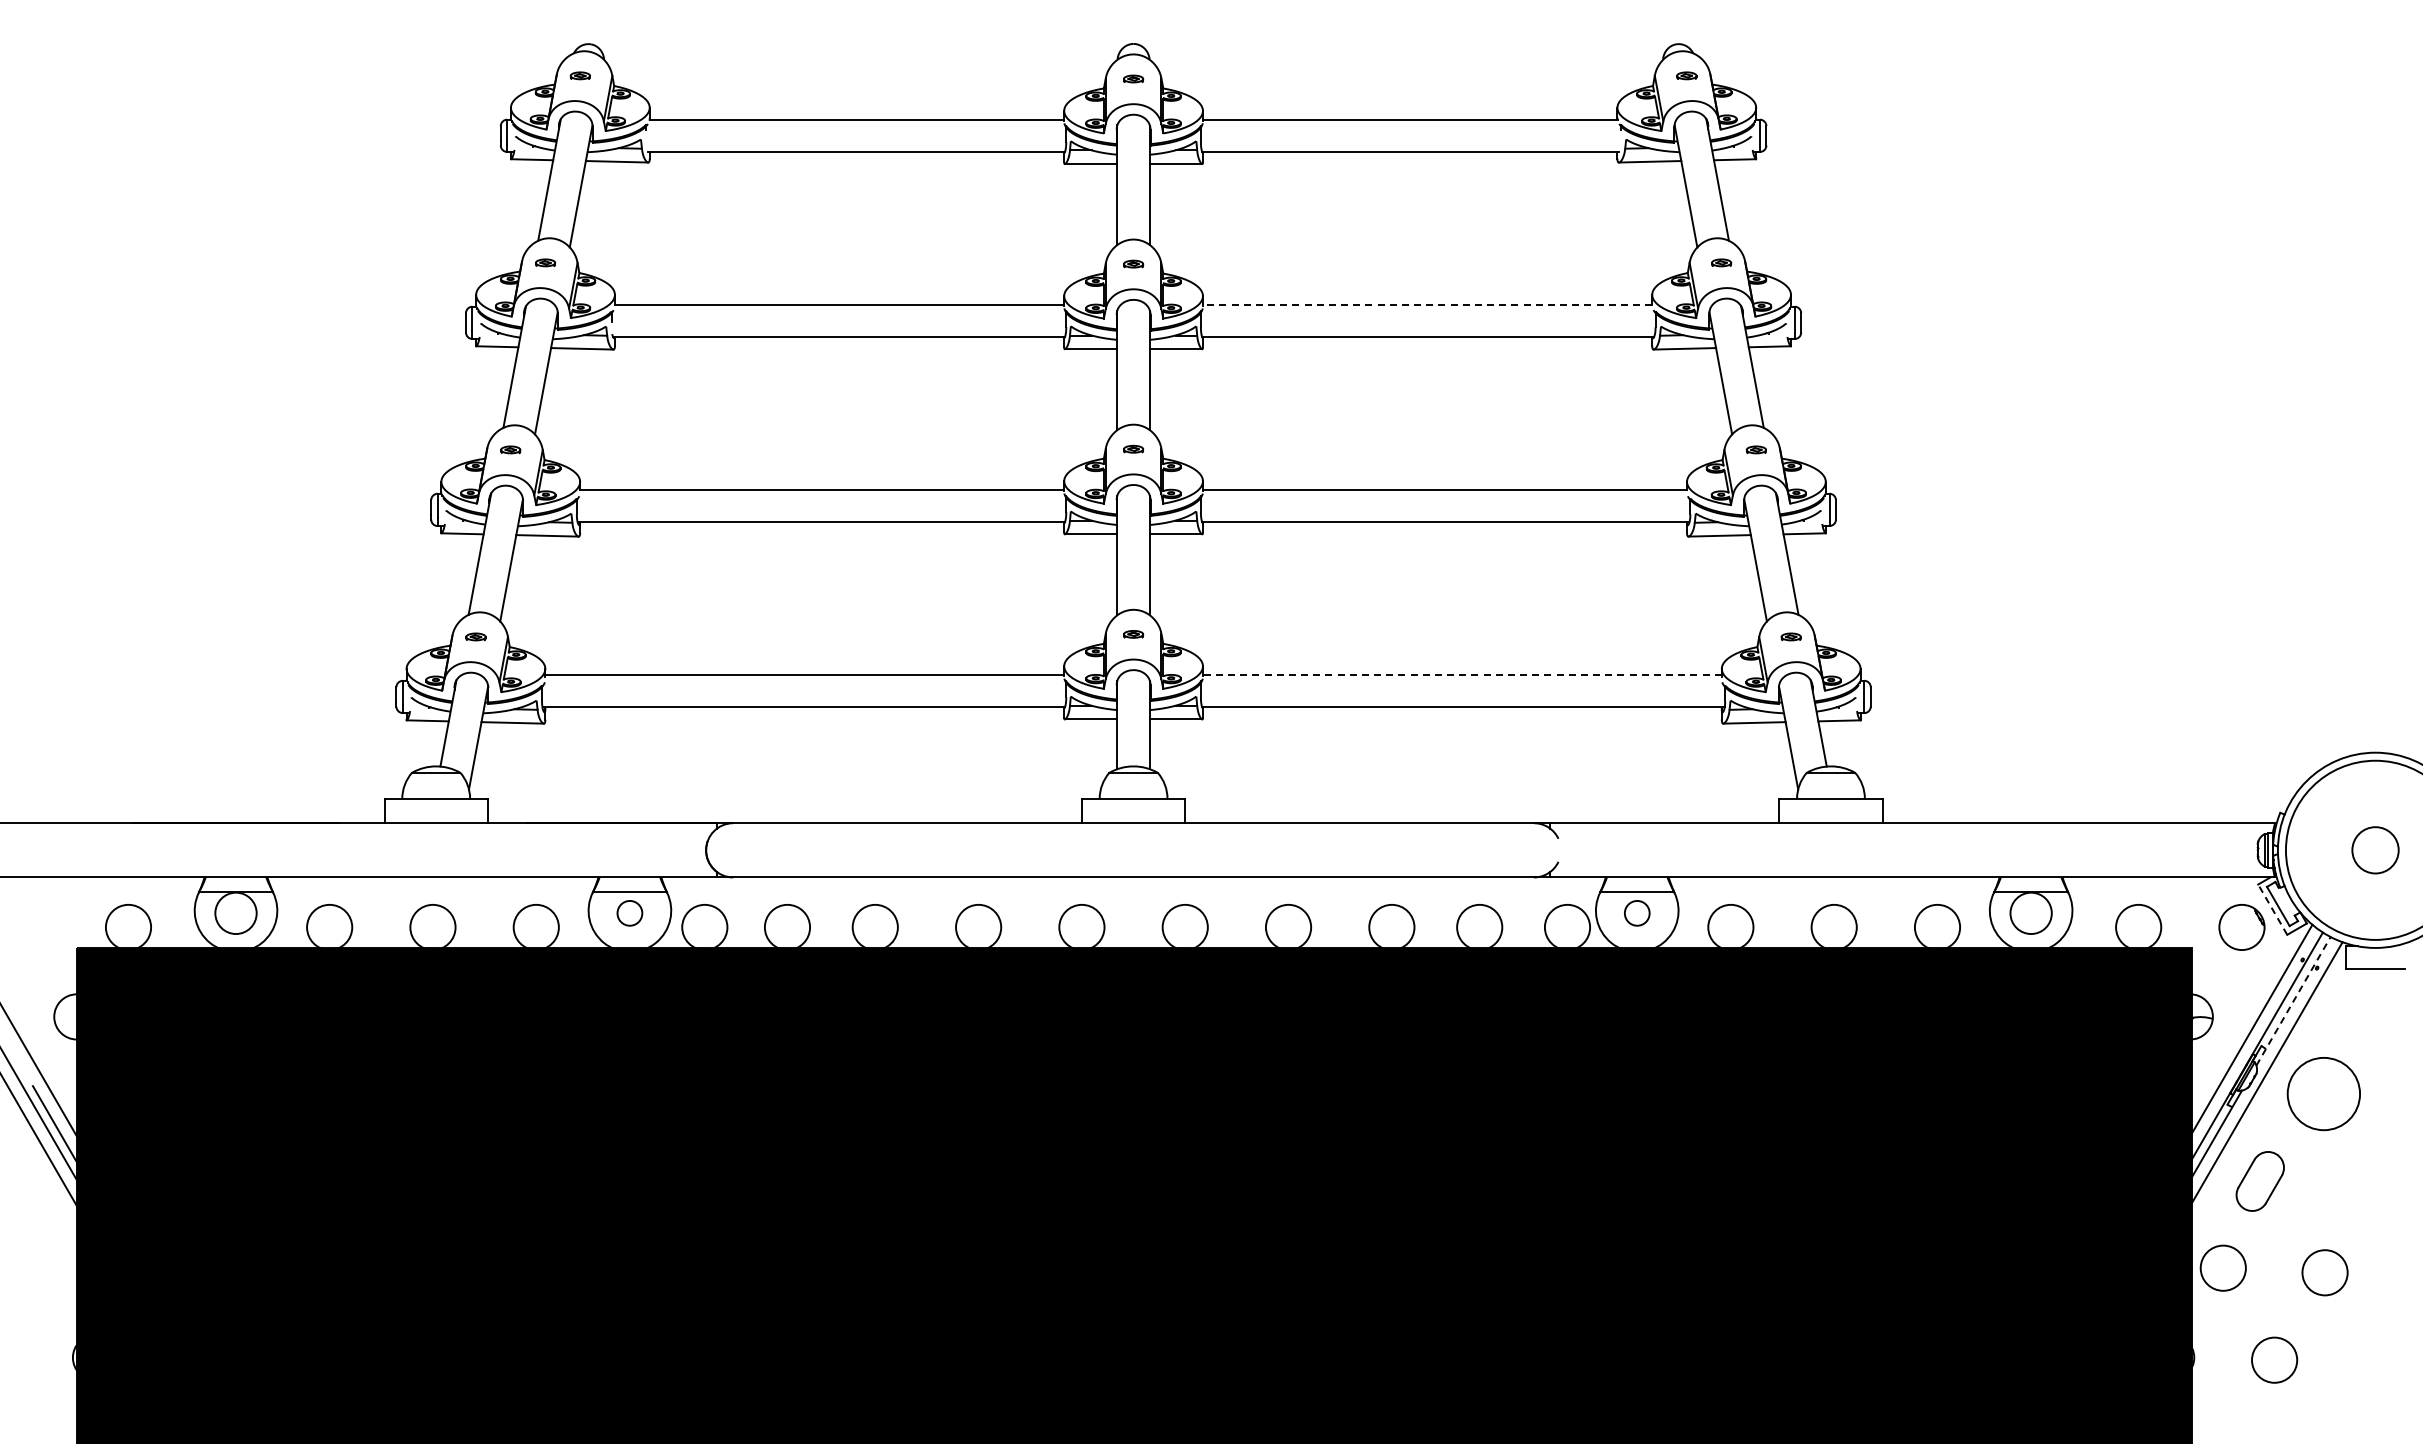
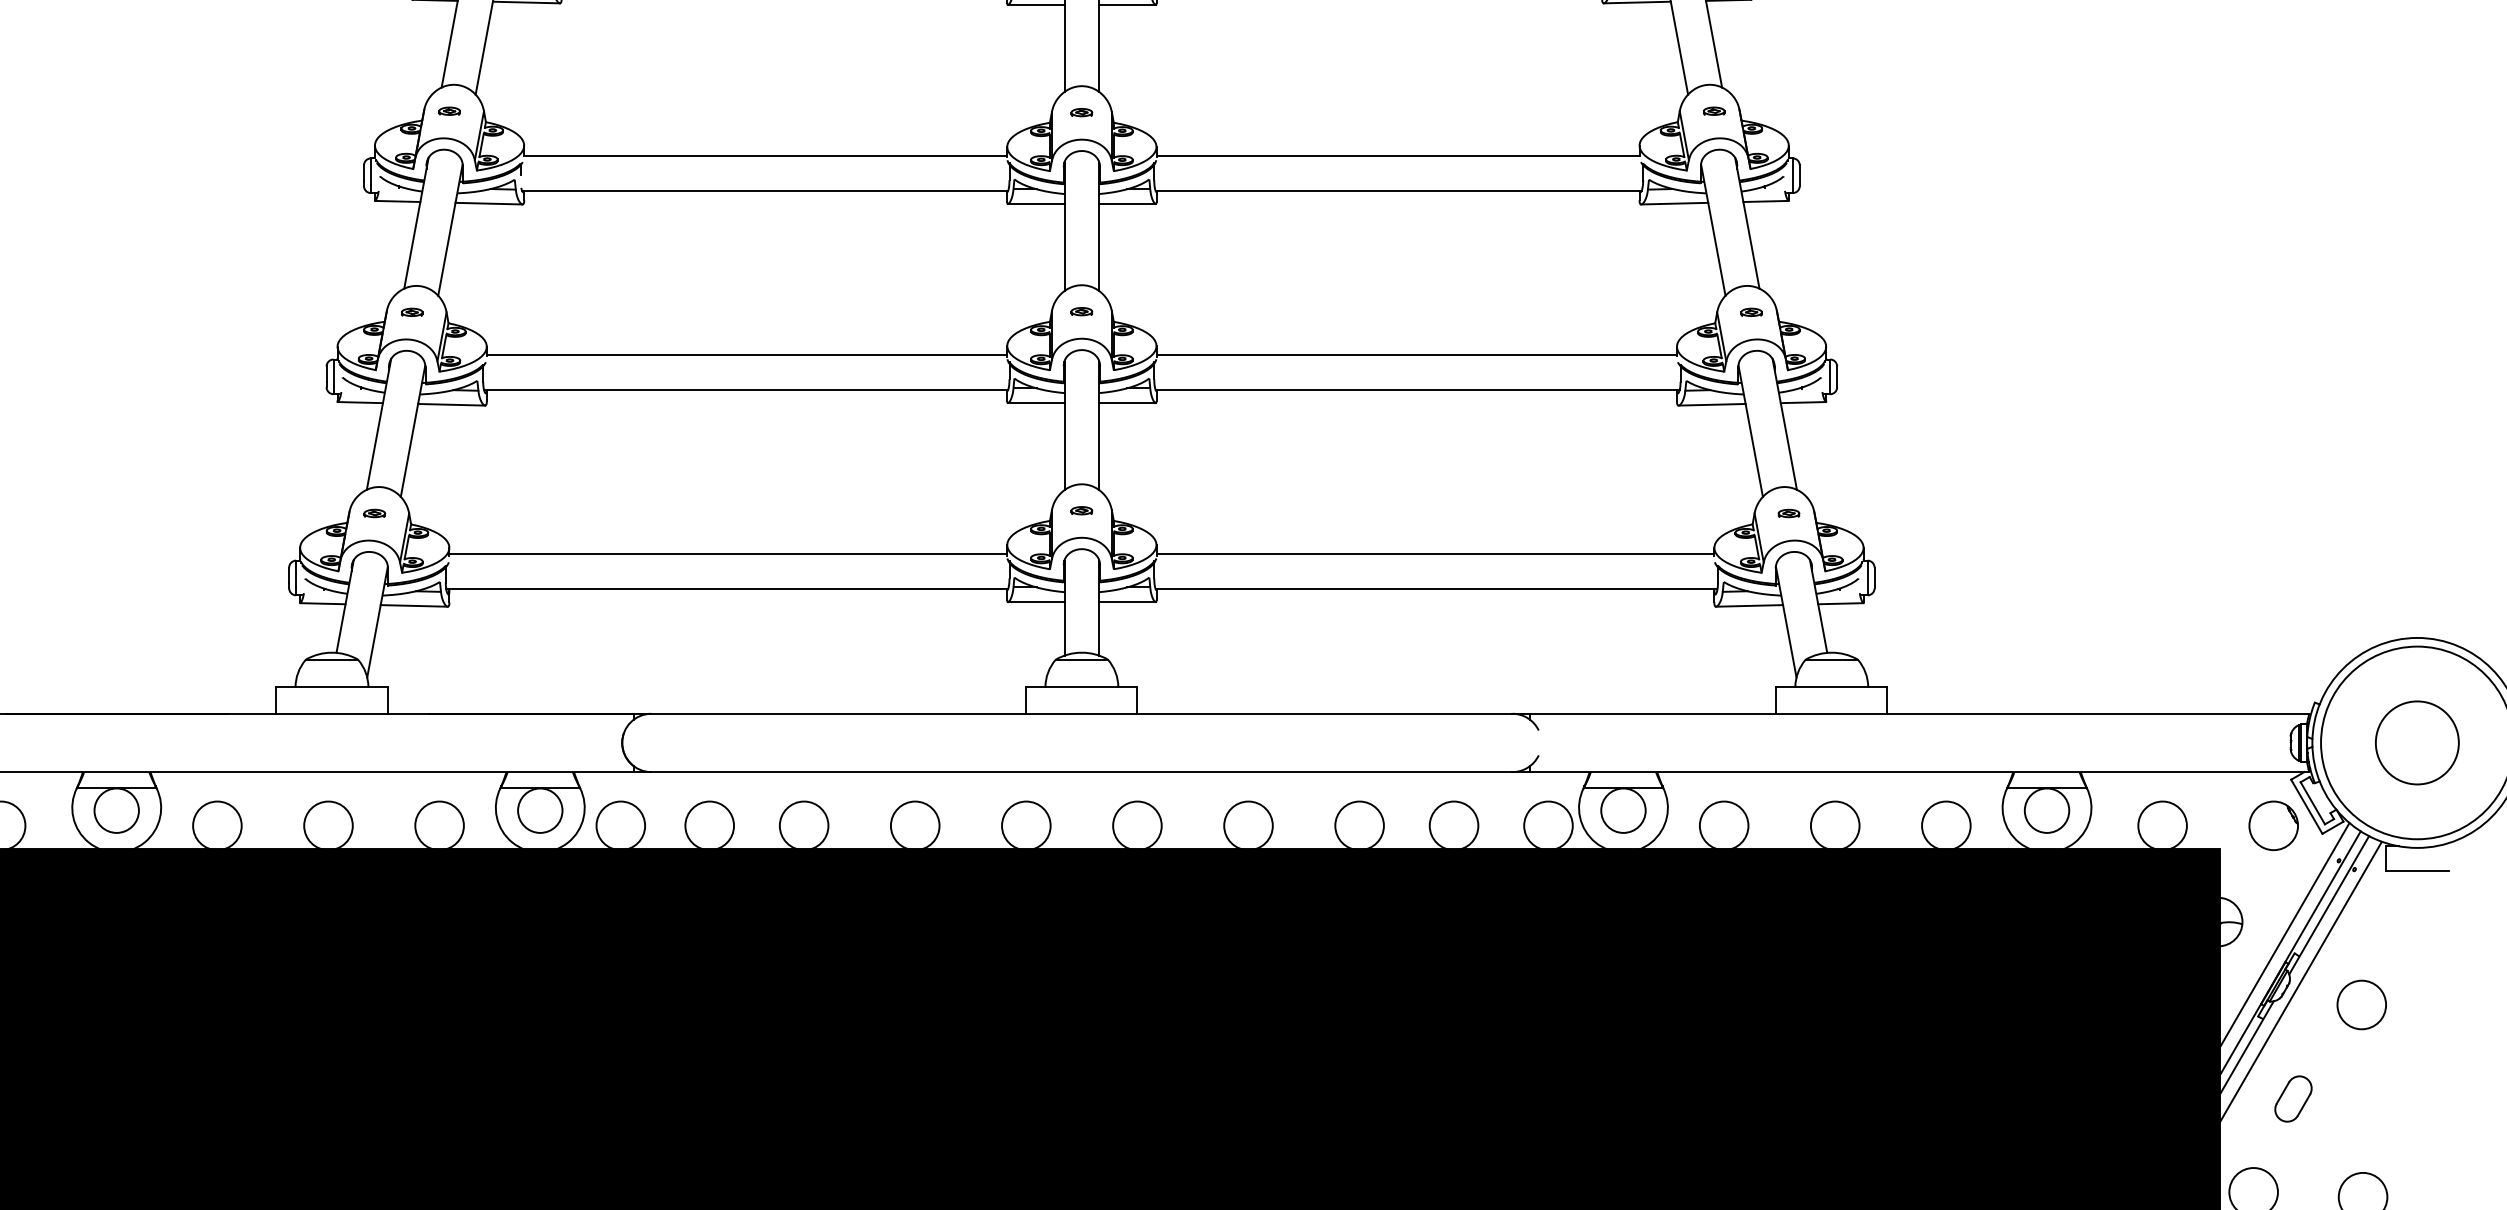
line: (1427, 304) -> (1397, 156), dashed -> solid
line: (1461, 675) -> (1434, 554), dashed -> solid
circle: (2375, 849) -> (2417, 742), size x1.67
line: (2272, 909) -> (2306, 806), dashed -> solid
circle: (629, 913) -> (539, 810), size x1.67
circle: (1636, 913) -> (1622, 810), size x1.67
line: (2293, 1000) -> (2329, 904), dashed -> solid
circle: (2323, 1093) -> (2361, 1004), size x0.62
part: (2260, 1181) -> (2293, 1099), size x0.71

